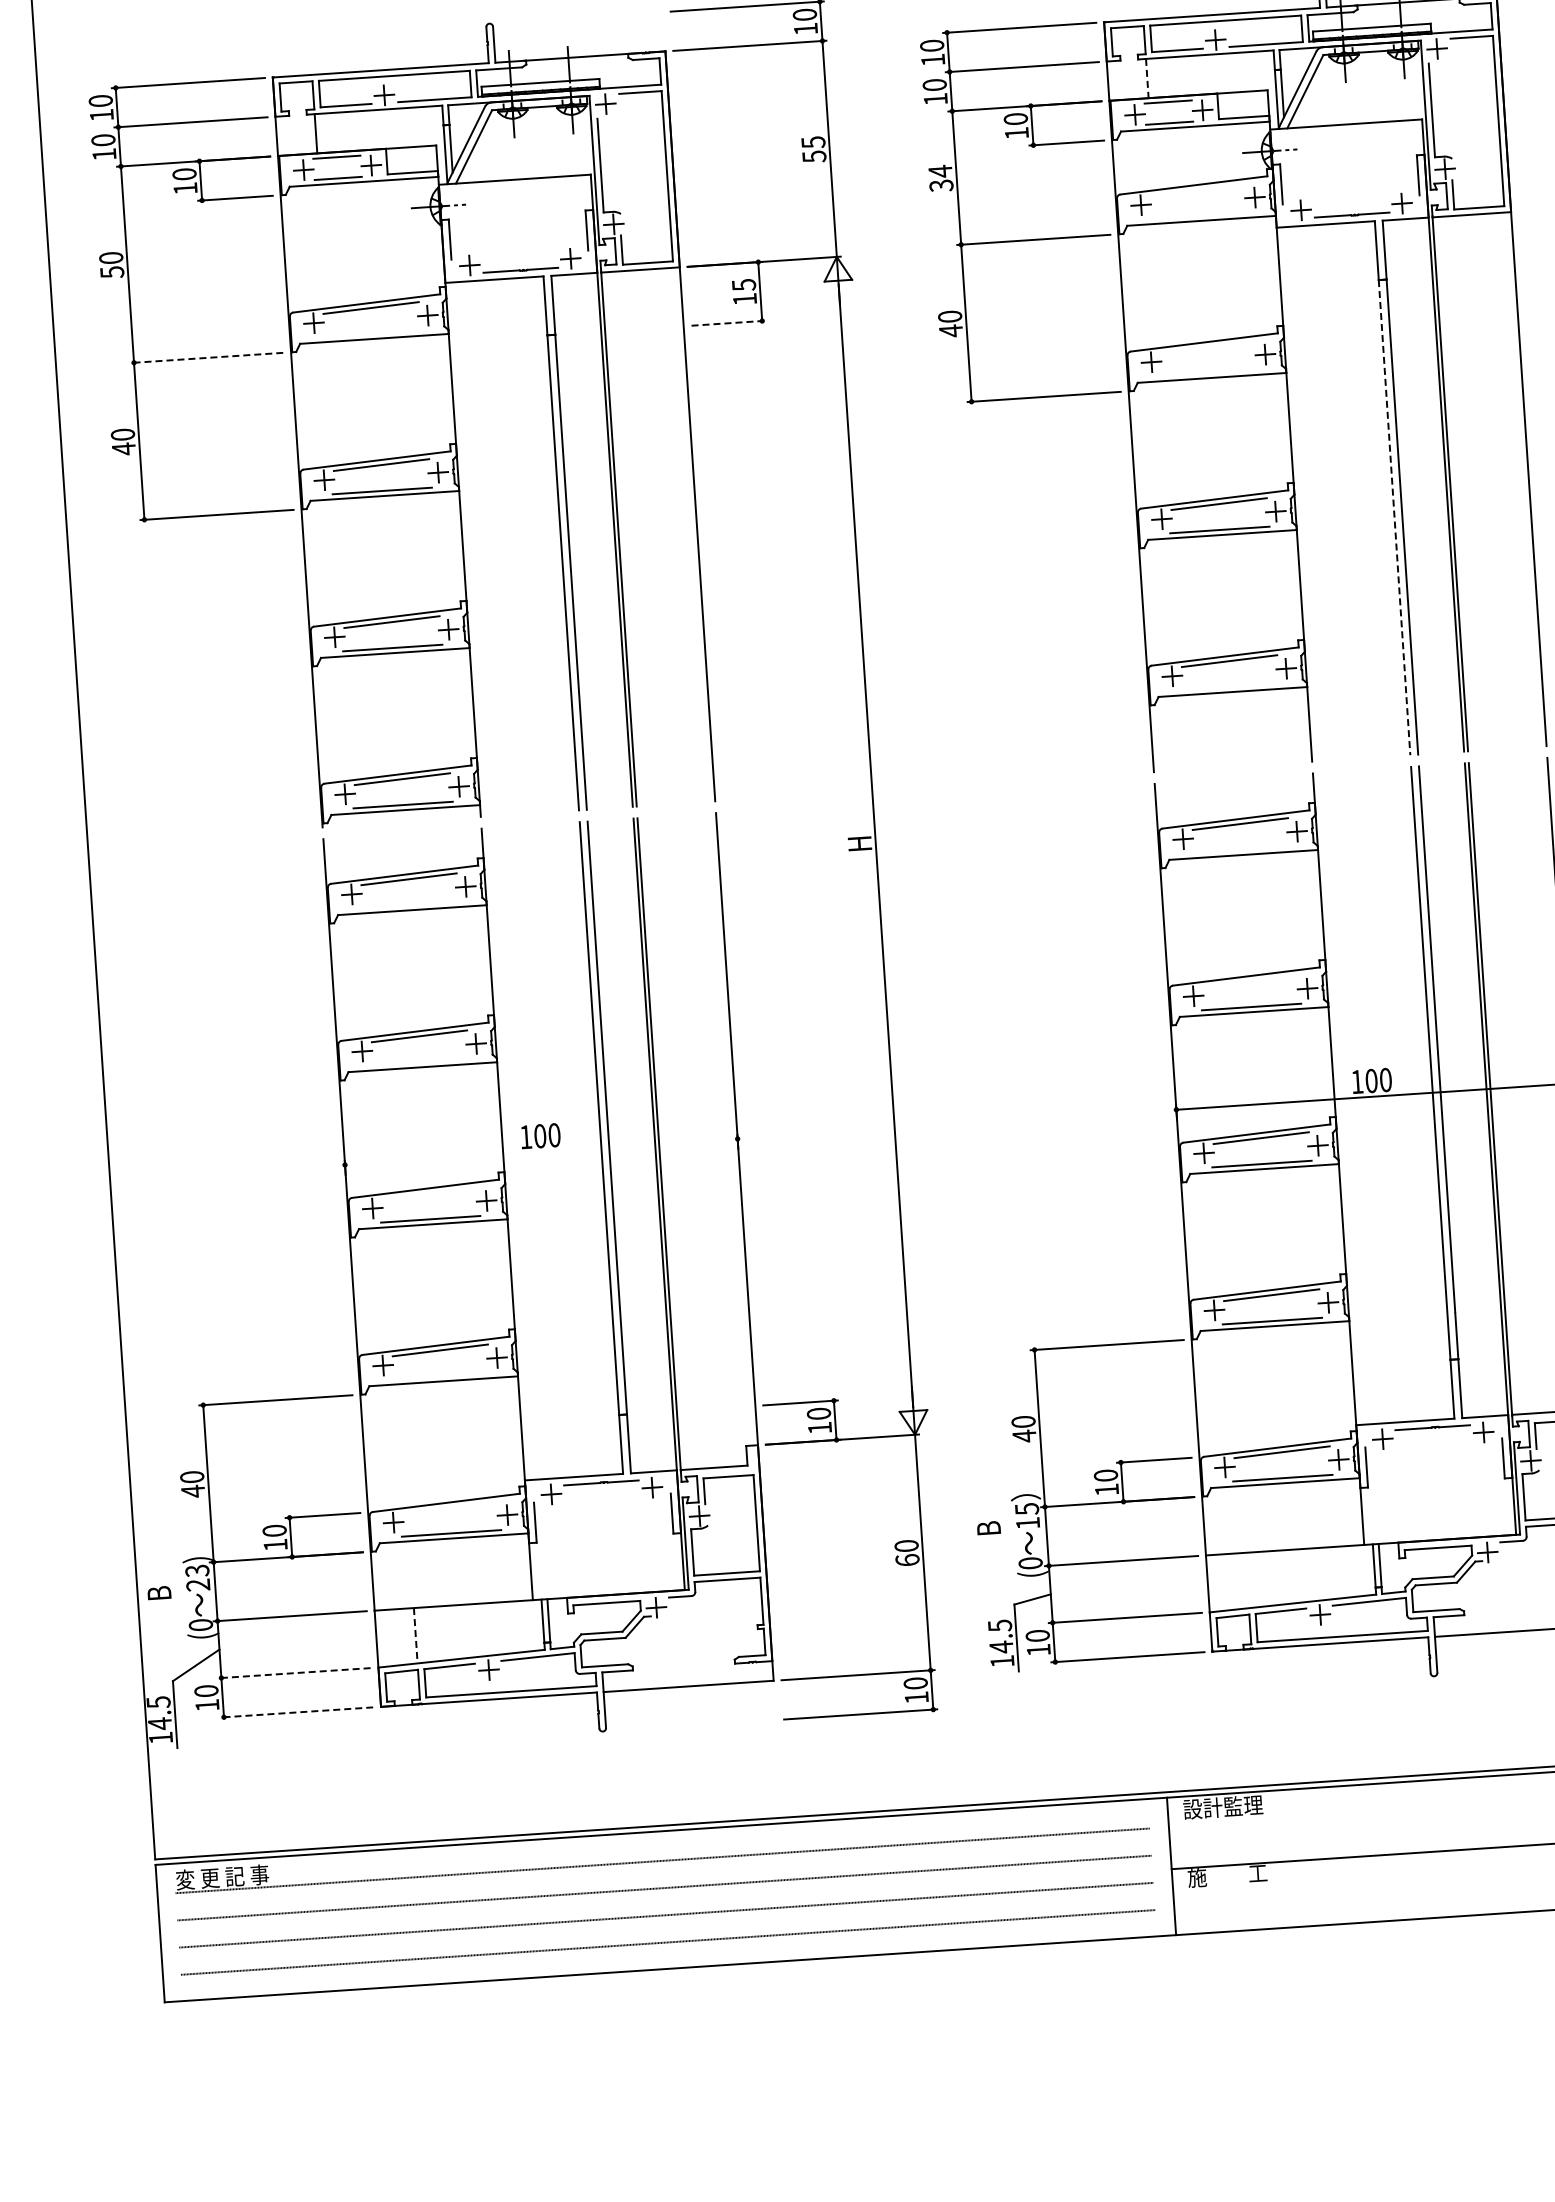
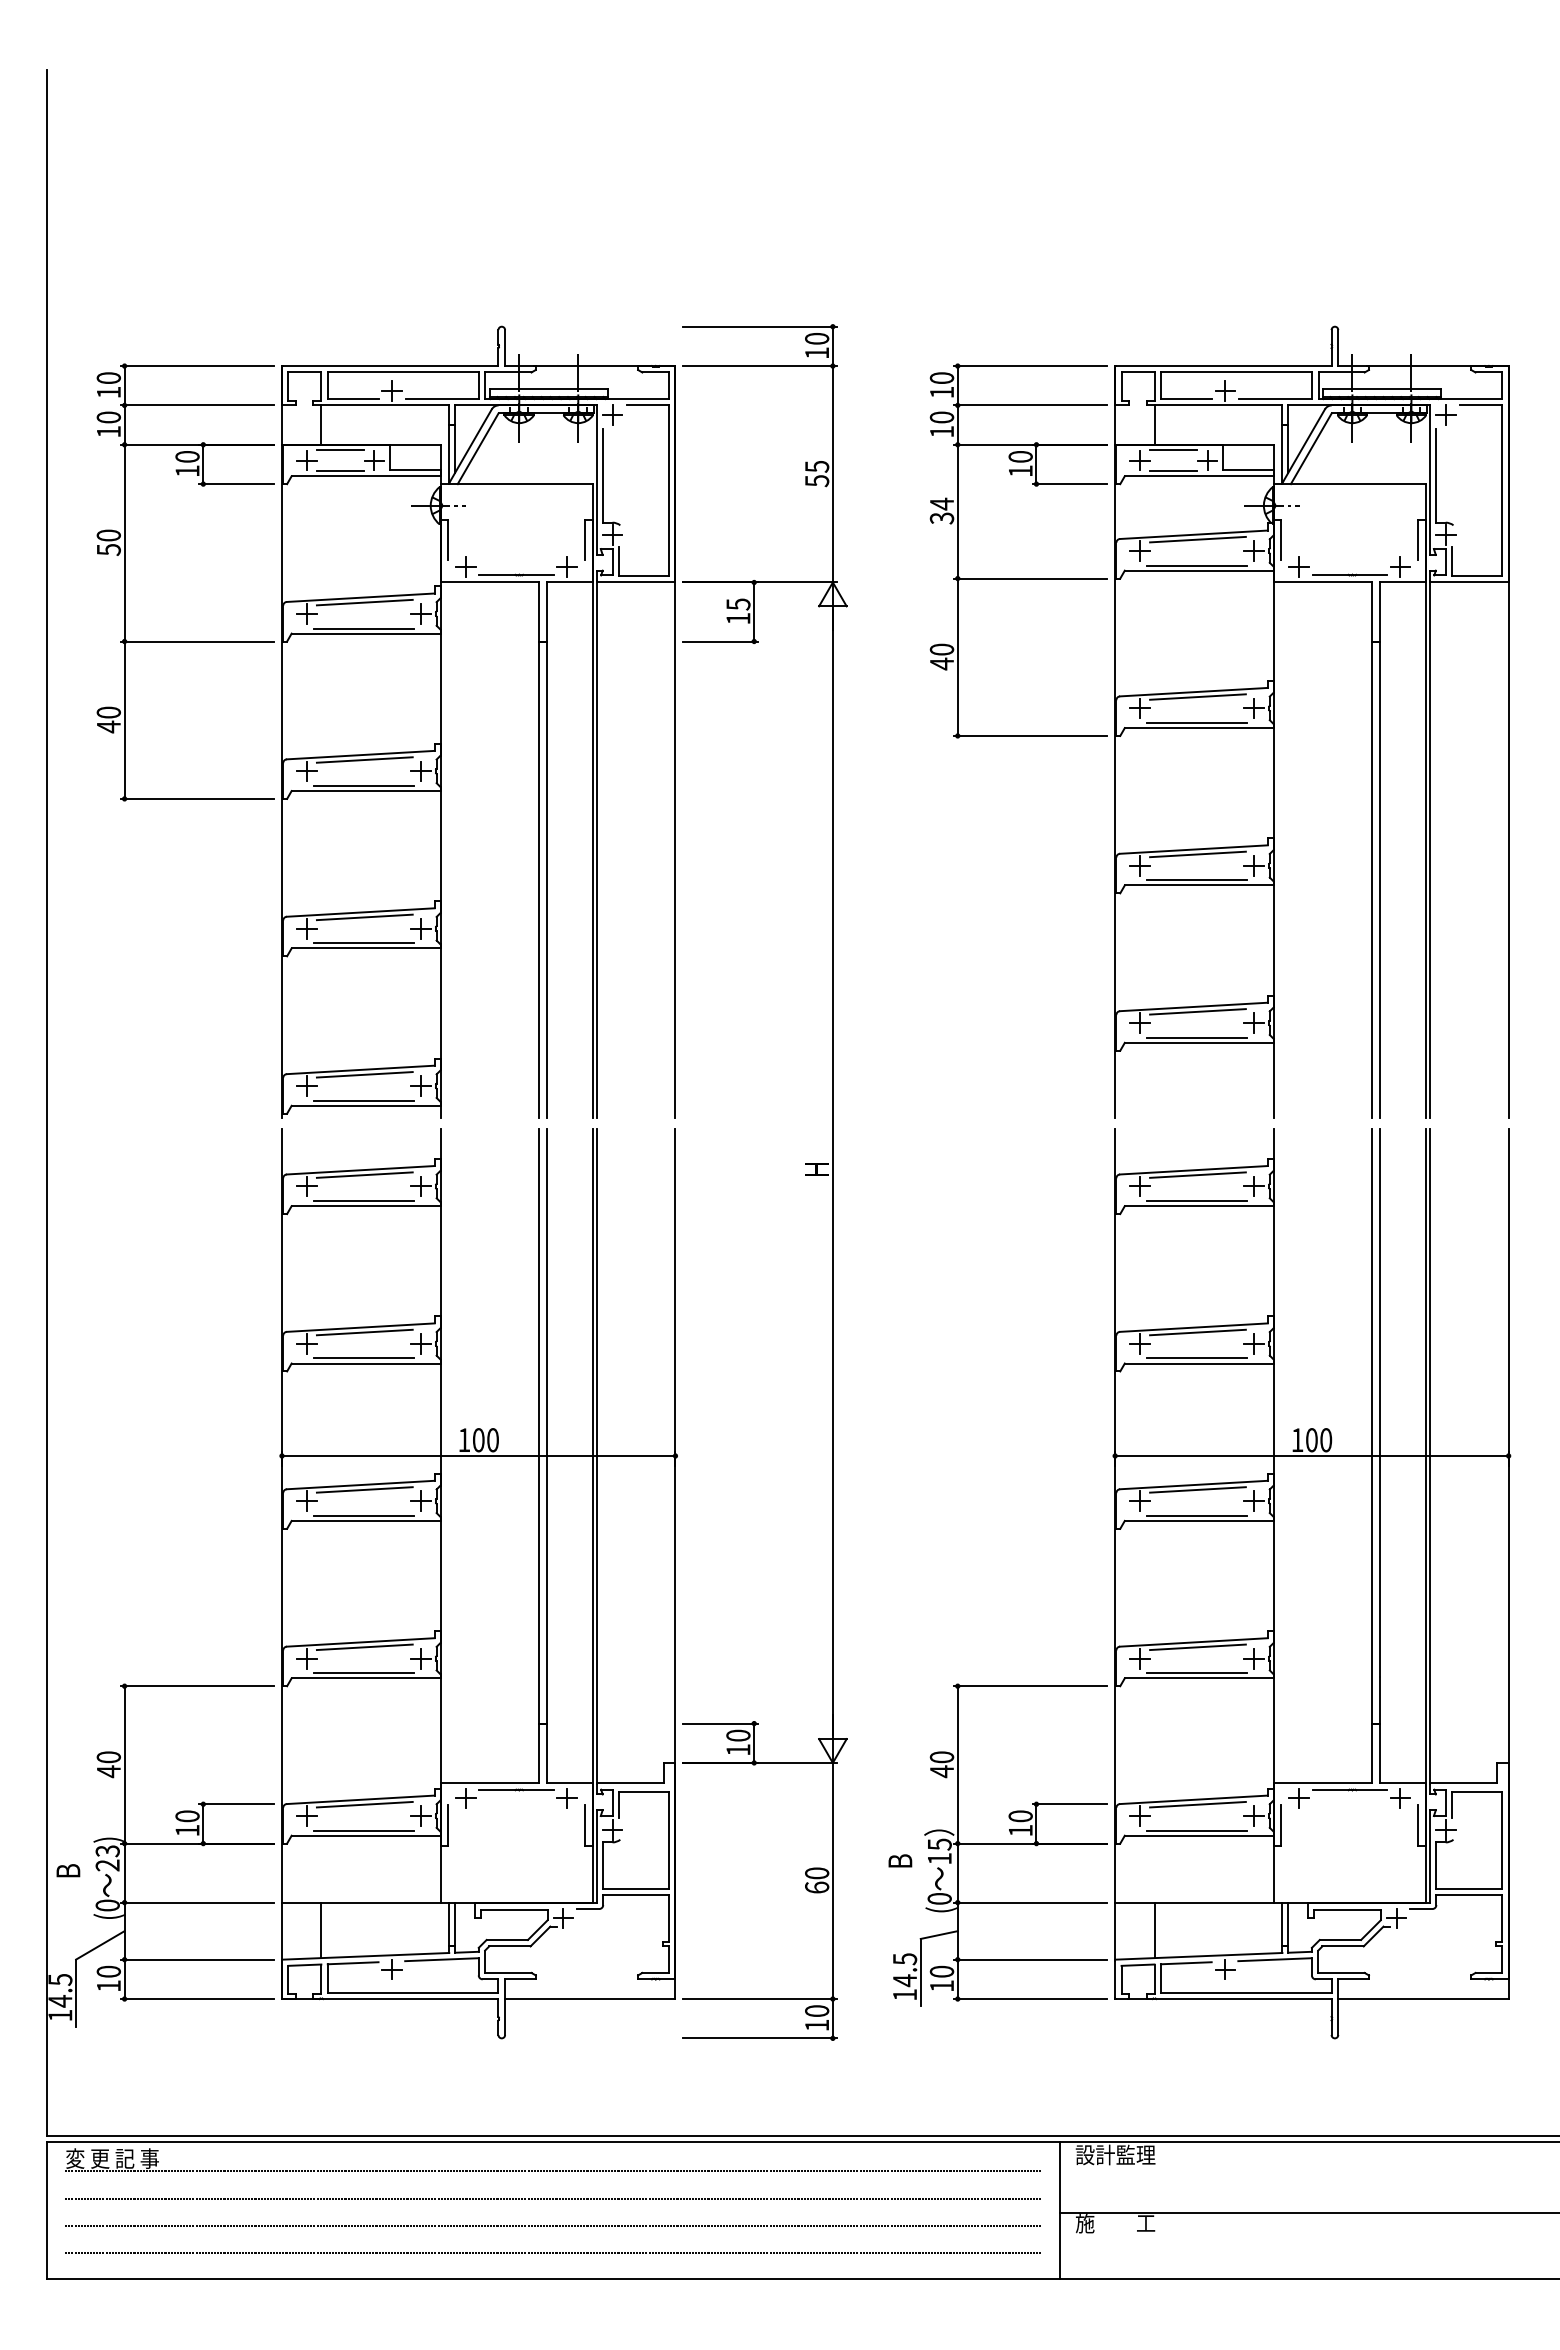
line: (1147, 78) -> (1154, 425), dashed -> solid
line: (1197, 189) -> (1197, 539), added
line: (1198, 215) -> (1196, 565), added
line: (729, 323) -> (721, 641), dashed -> solid
line: (371, 333) -> (363, 628), added
line: (1208, 346) -> (1197, 696), added
line: (206, 357) -> (197, 641), dashed -> solid
line: (1208, 372) -> (1196, 722), added
line: (1395, 518) -> (1372, 880), dashed -> solid
line: (1229, 686) -> (1196, 1037), added
line: (1240, 850) -> (1196, 1201), added
line: (409, 905) -> (363, 1201), added
line: (1250, 981) -> (1197, 1332), added
line: (419, 1062) -> (363, 1358), added
line: (541, 1151) -> (478, 1455), added
line: (429, 1192) -> (364, 1489), added
line: (440, 1376) -> (363, 1673), added
line: (450, 1507) -> (364, 1804), added
line: (1247, 1580) -> (1154, 1930), added
line: (415, 1635) -> (321, 1930), dashed -> solid
line: (294, 1673) -> (197, 1959), dashed -> solid
line: (296, 1712) -> (197, 1999), dashed -> solid

